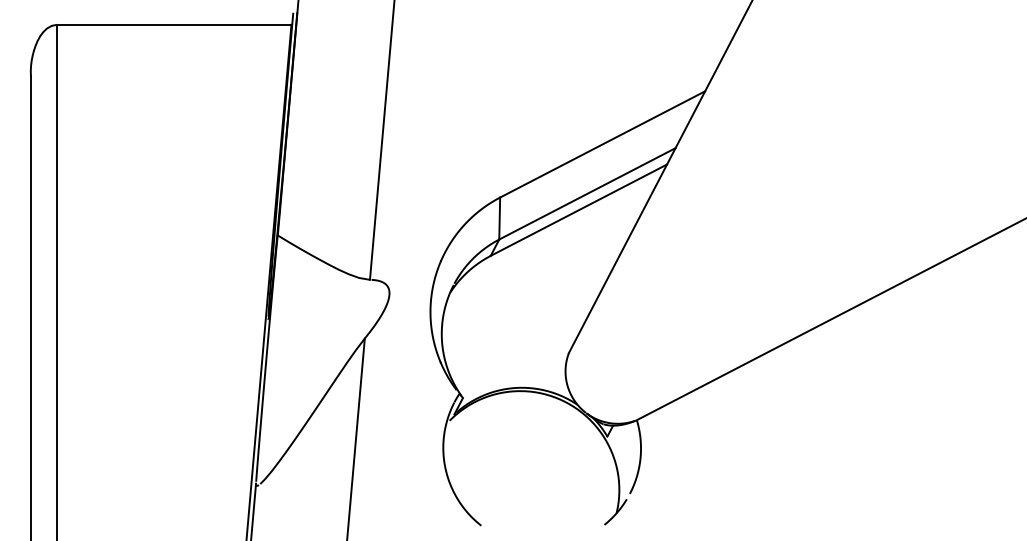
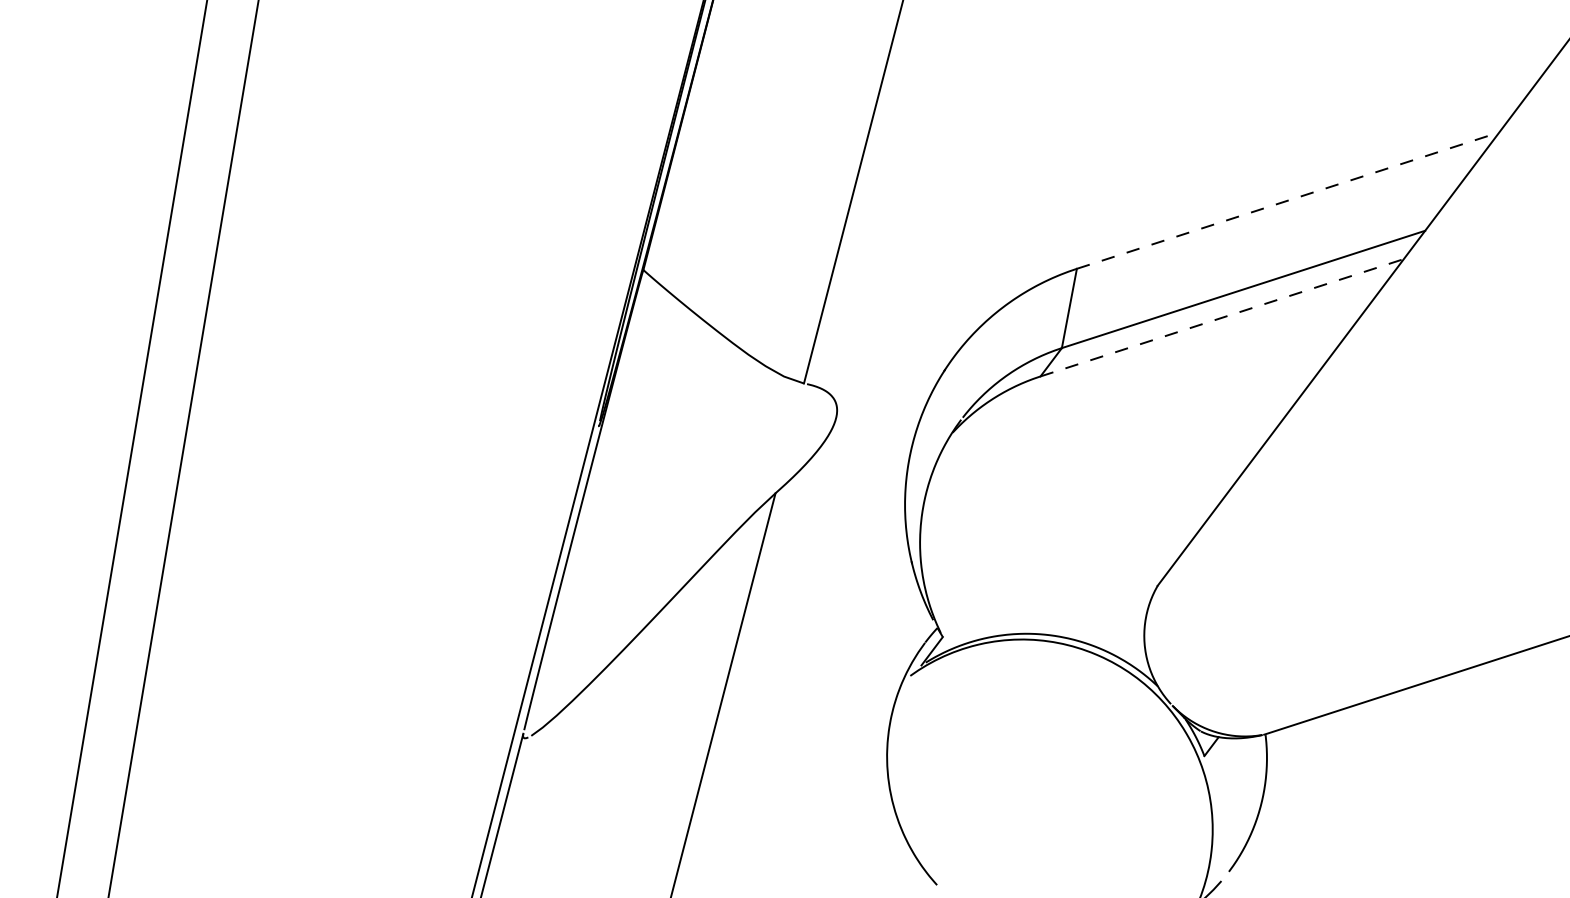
line: (603, 144) -> (1289, 201), solid -> dashed
line: (579, 209) -> (1223, 316), solid -> dashed

